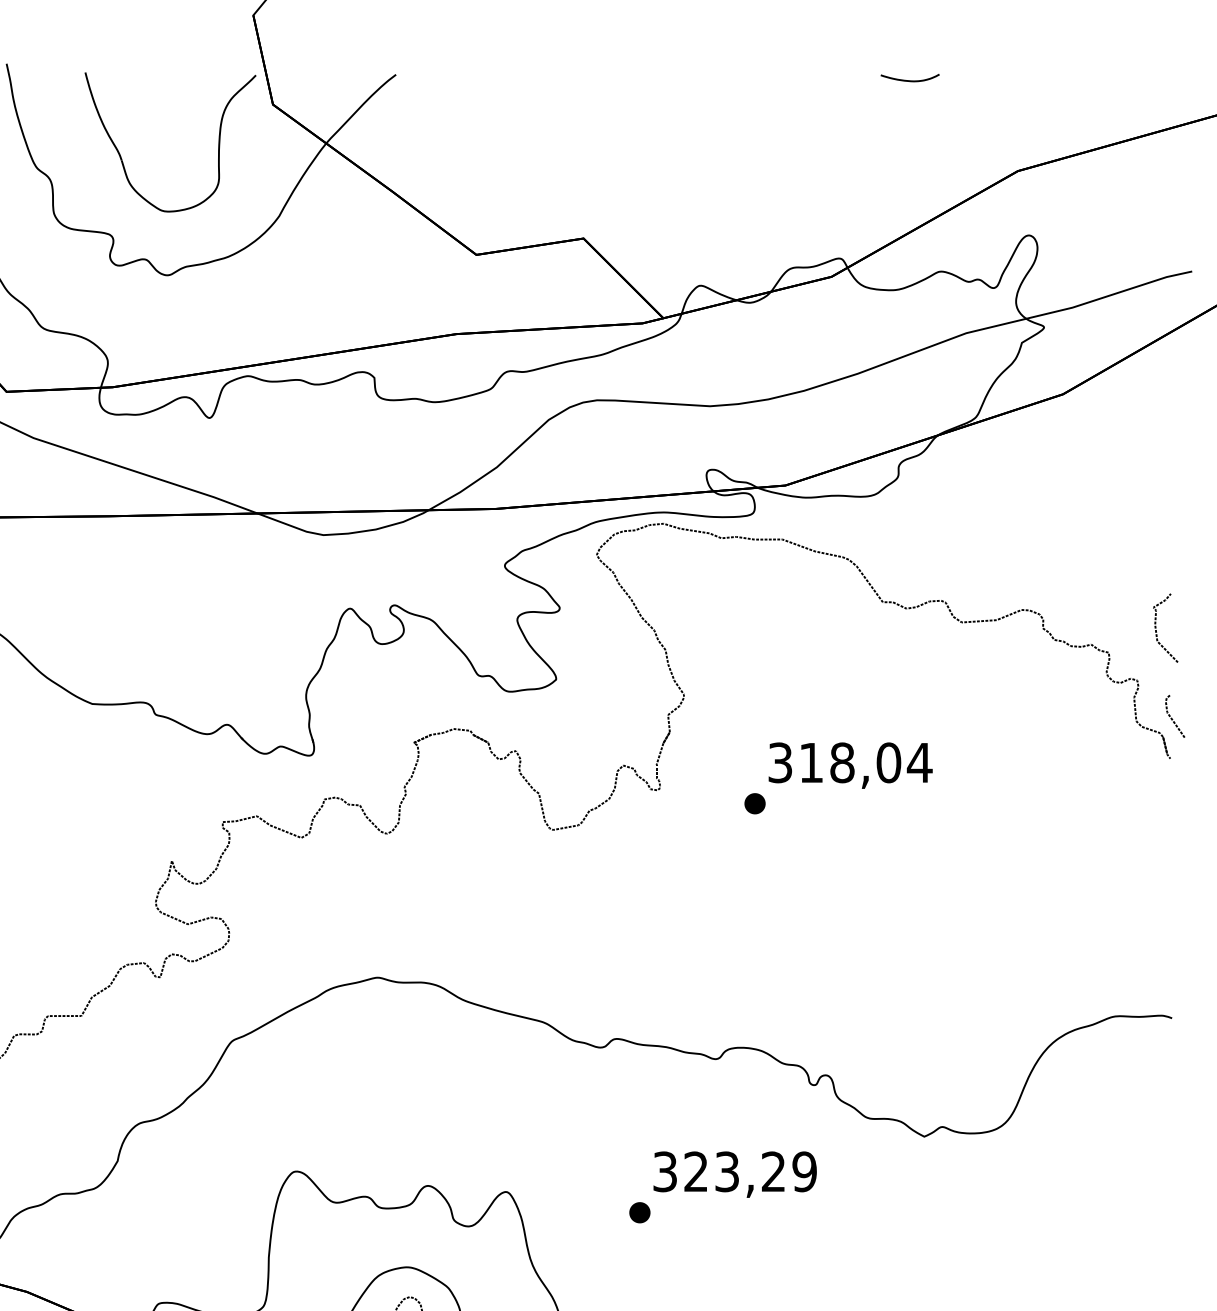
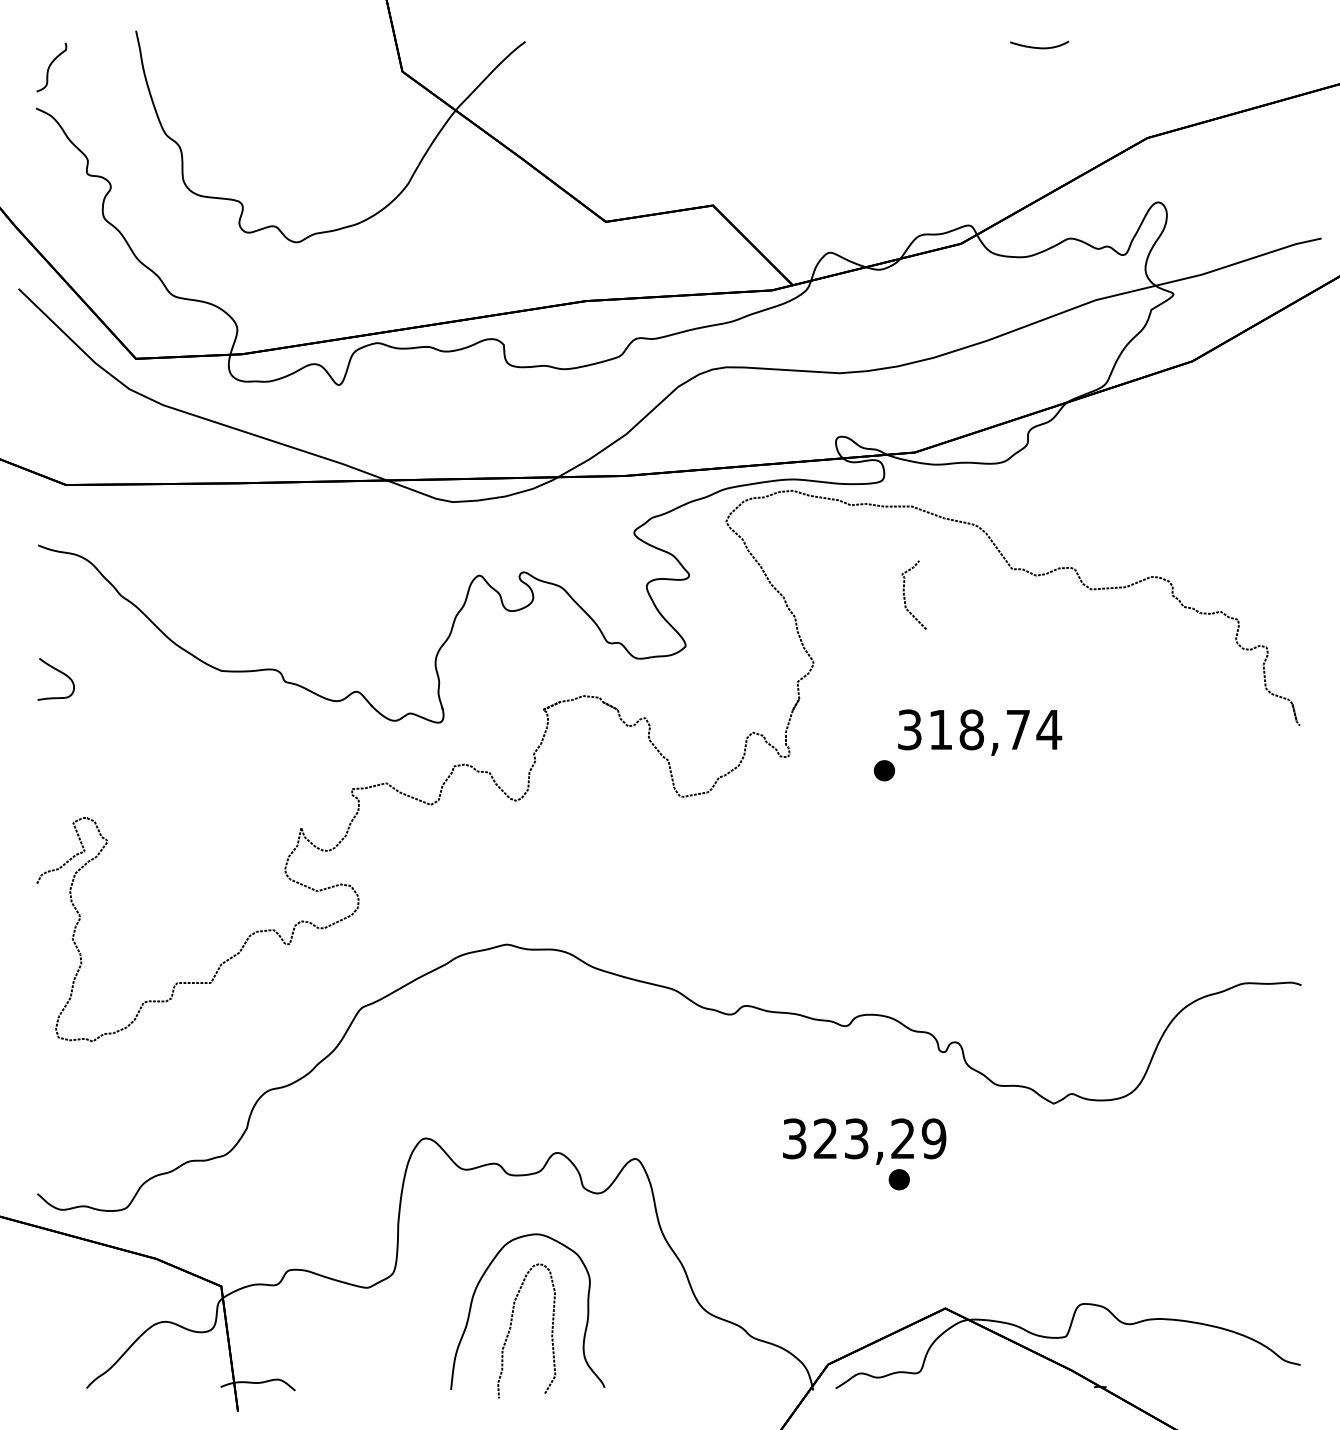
part: (218, 142) -> (347, 109), removed
curve: (1157, 630) -> (905, 597), moved
line: (1172, 717) -> (1301, 684), removed
text: (889, 762) -> (1018, 729), 318,04 -> 318,74
part: (639, 1212) -> (898, 1179), moved

